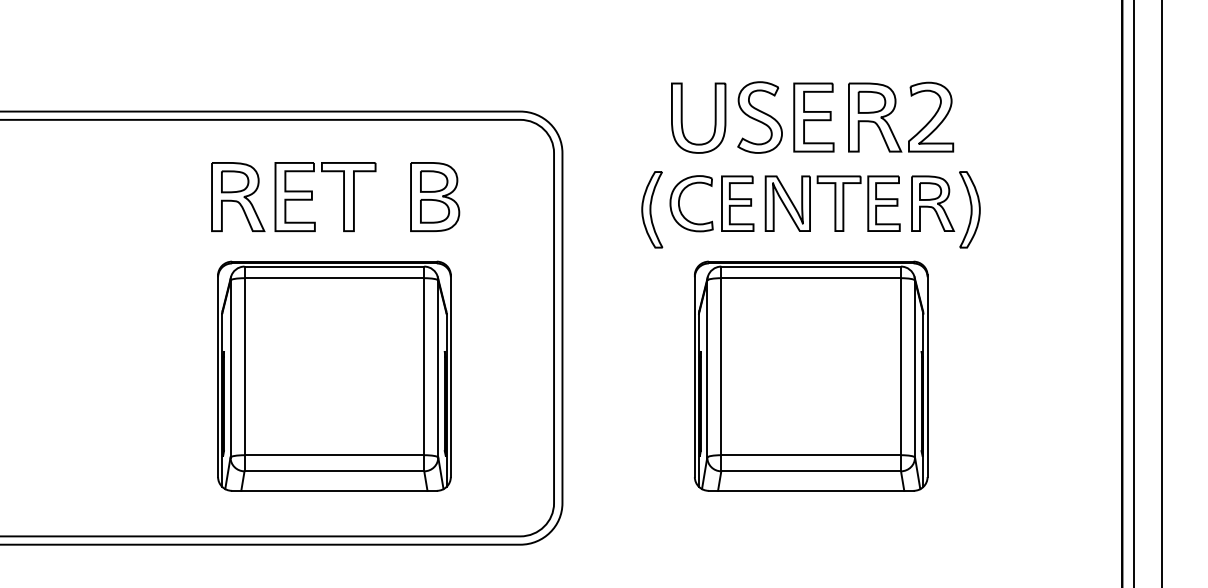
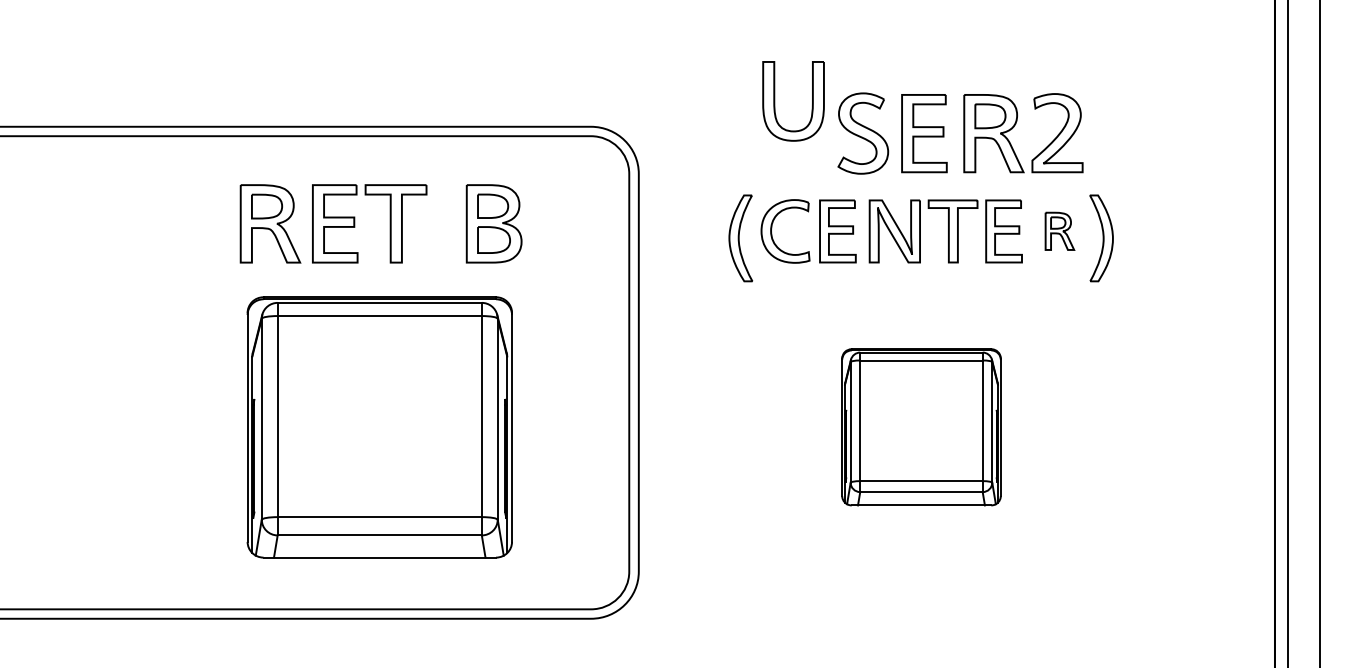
part: (682, 117) -> (775, 100), moved
part: (933, 203) -> (1060, 231), size x0.6
part: (811, 375) -> (921, 426), size x0.6

